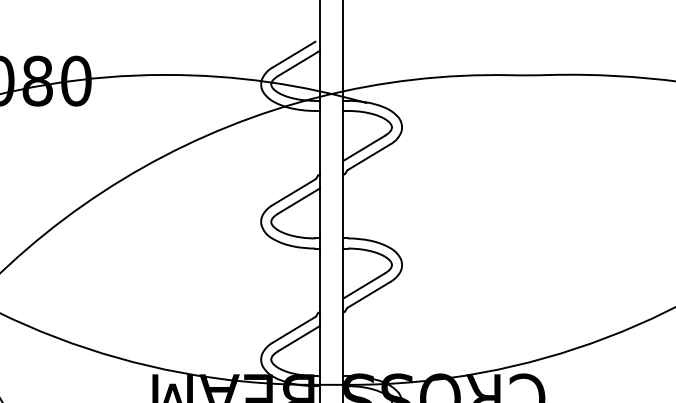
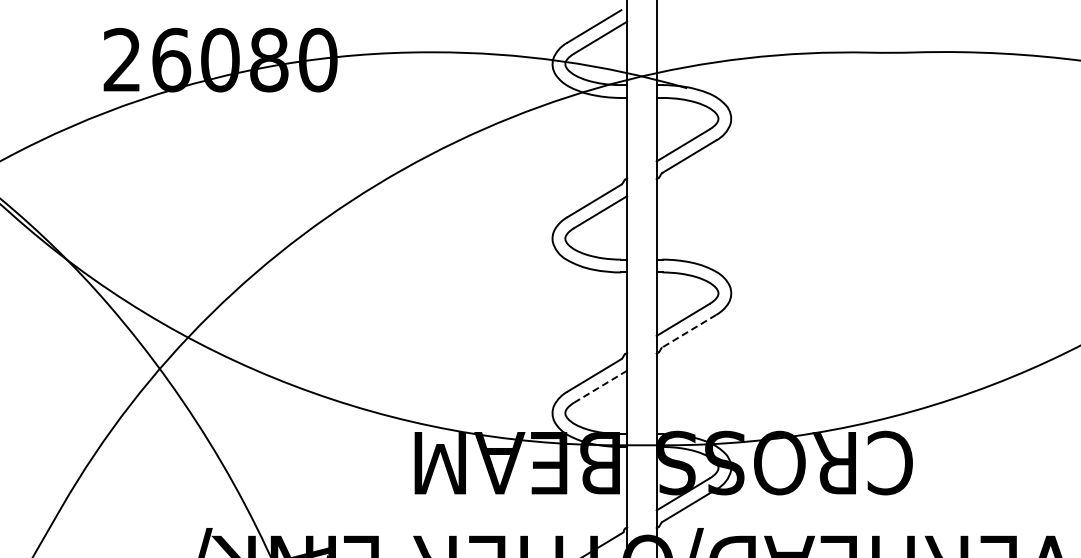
line: (368, 295) -> (688, 331), solid -> dashed
line: (298, 338) -> (600, 386), solid -> dashed

